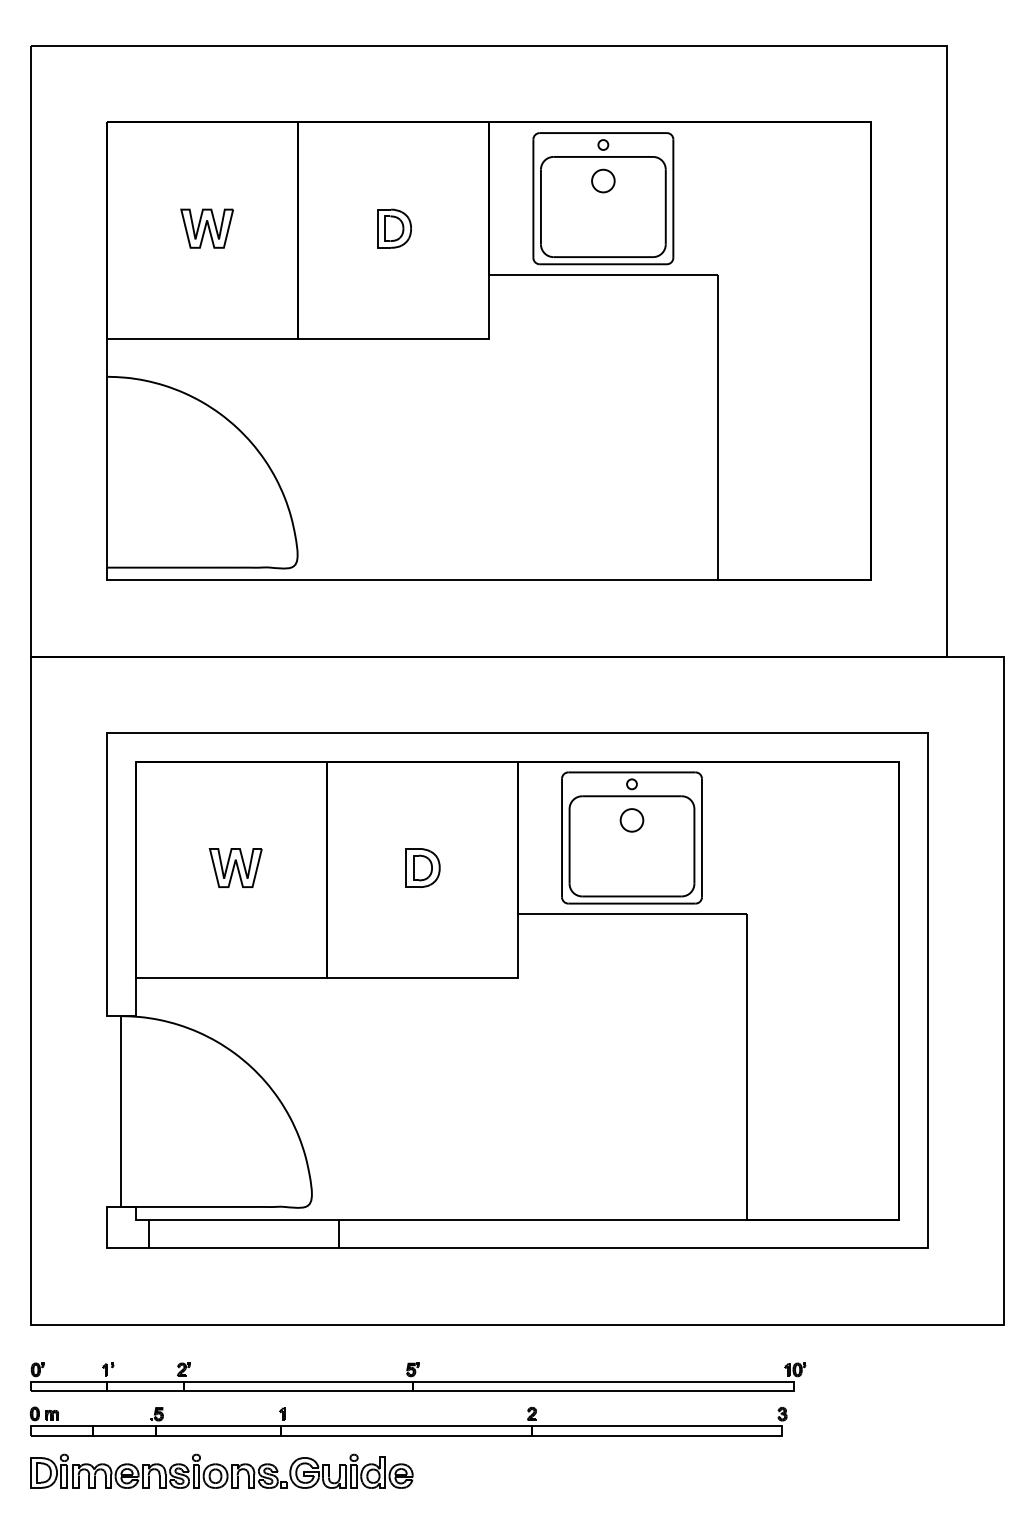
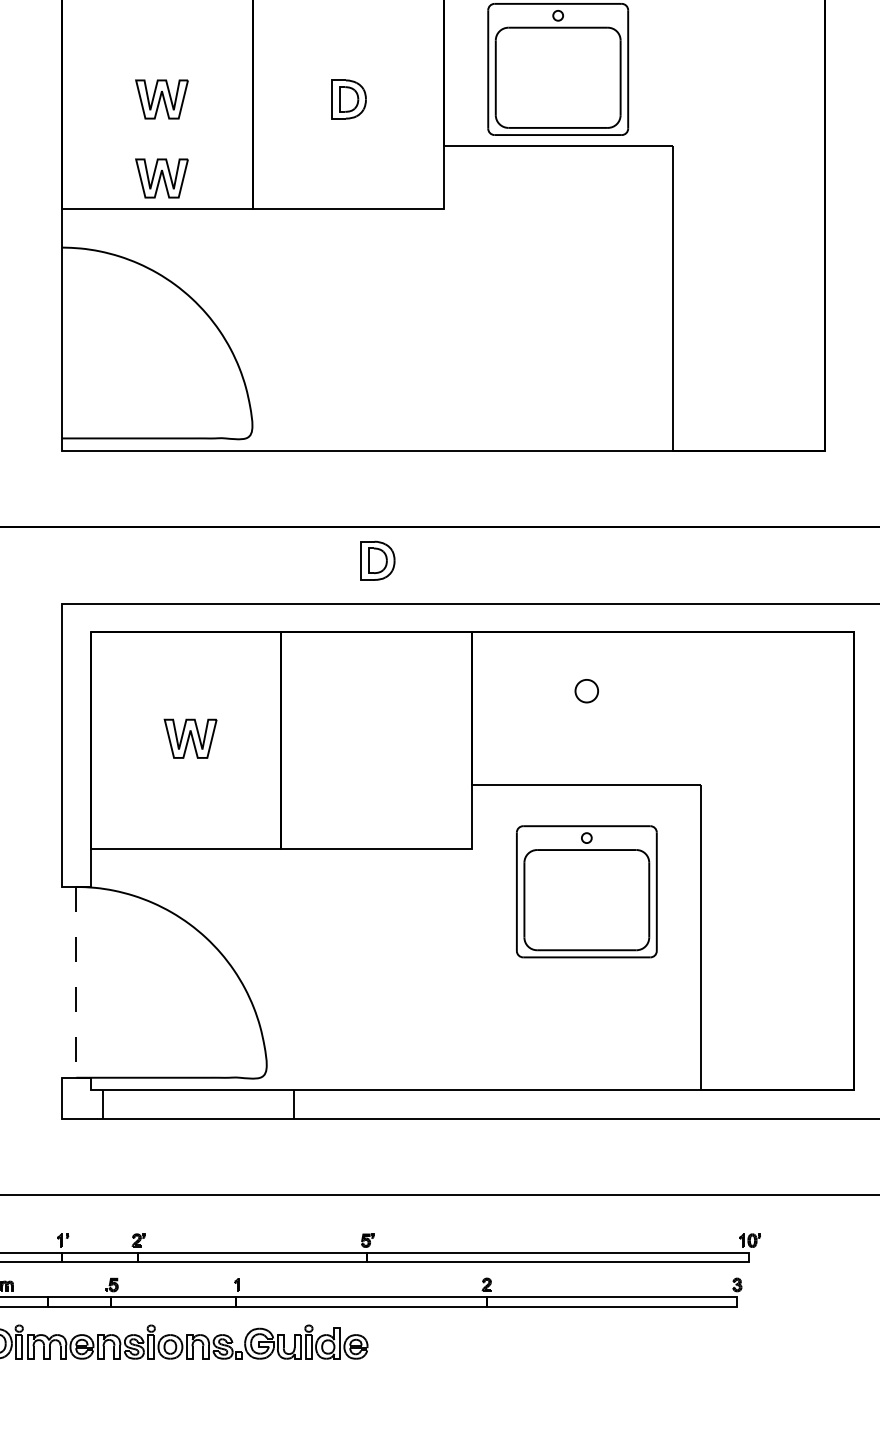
circle: (603, 180) -> (558, 51), removed
part: (206, 307) -> (161, 178), added
part: (631, 837) -> (586, 891), moved
part: (422, 867) -> (377, 560), moved
line: (121, 1112) -> (76, 983), solid -> dashed

